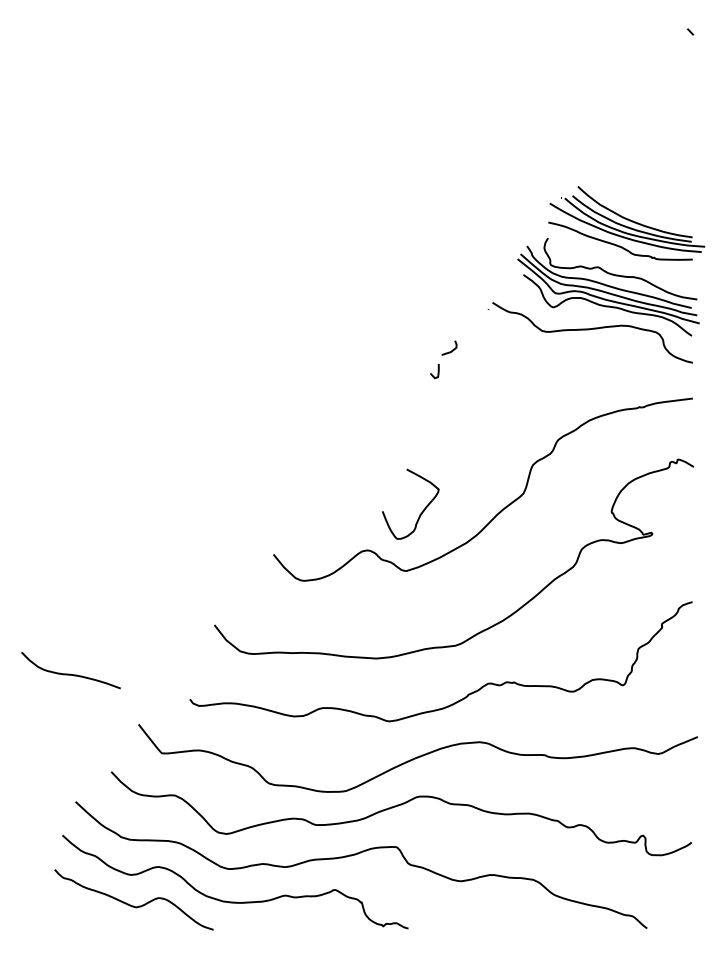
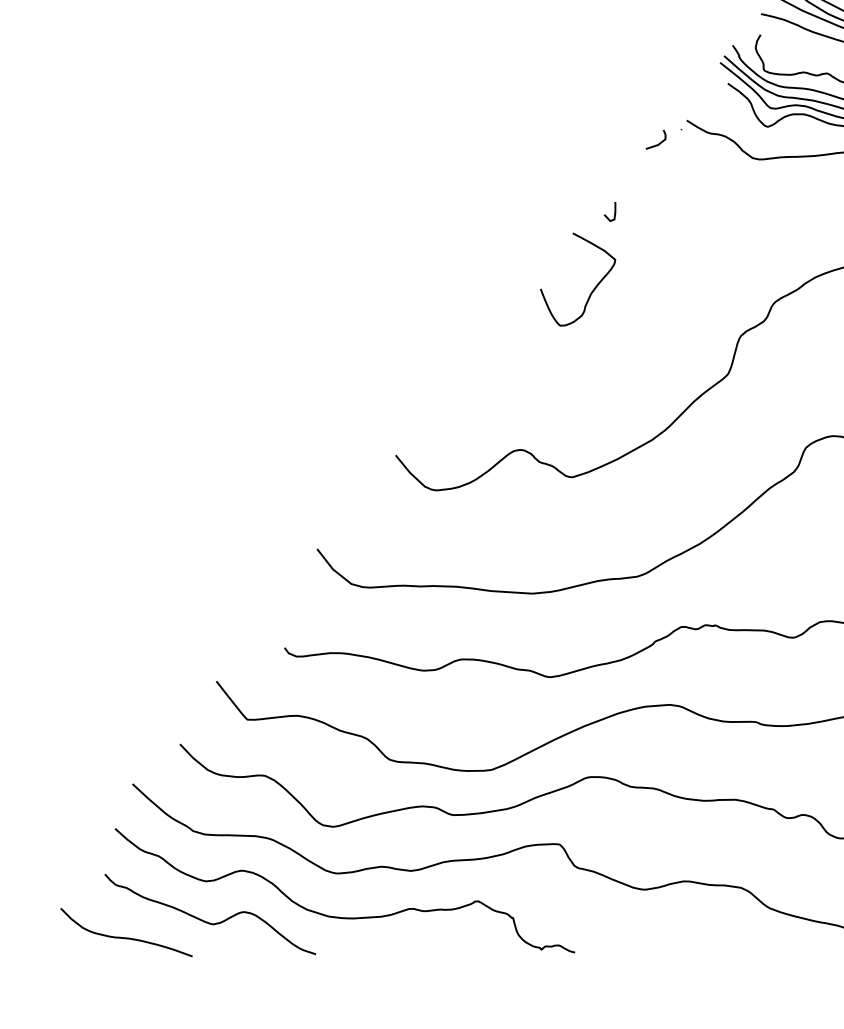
curve: (452, 349) -> (660, 141), moved
part: (422, 510) -> (593, 287), moved
curve: (70, 673) -> (125, 936), moved

